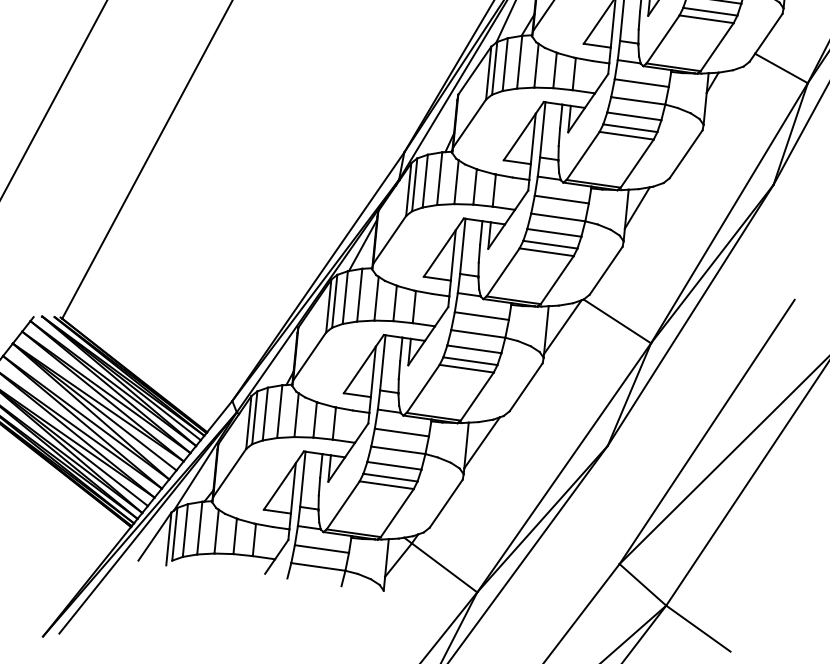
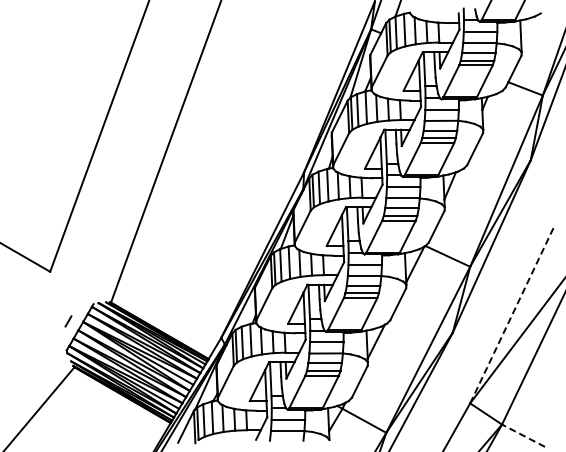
line: (708, 431) -> (512, 315), solid -> dashed
line: (698, 628) -> (523, 435), solid -> dashed

